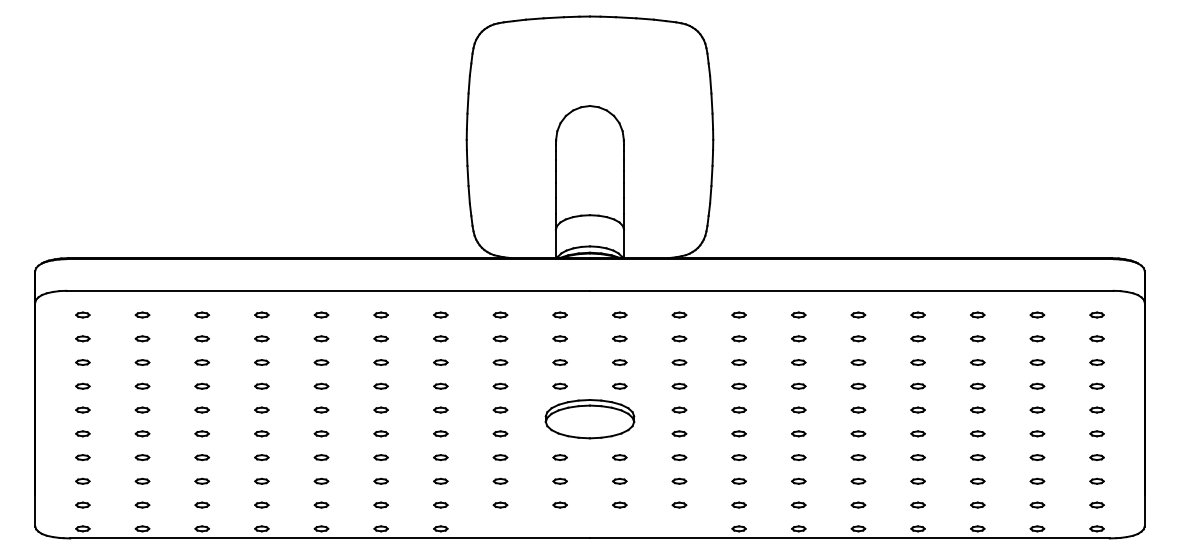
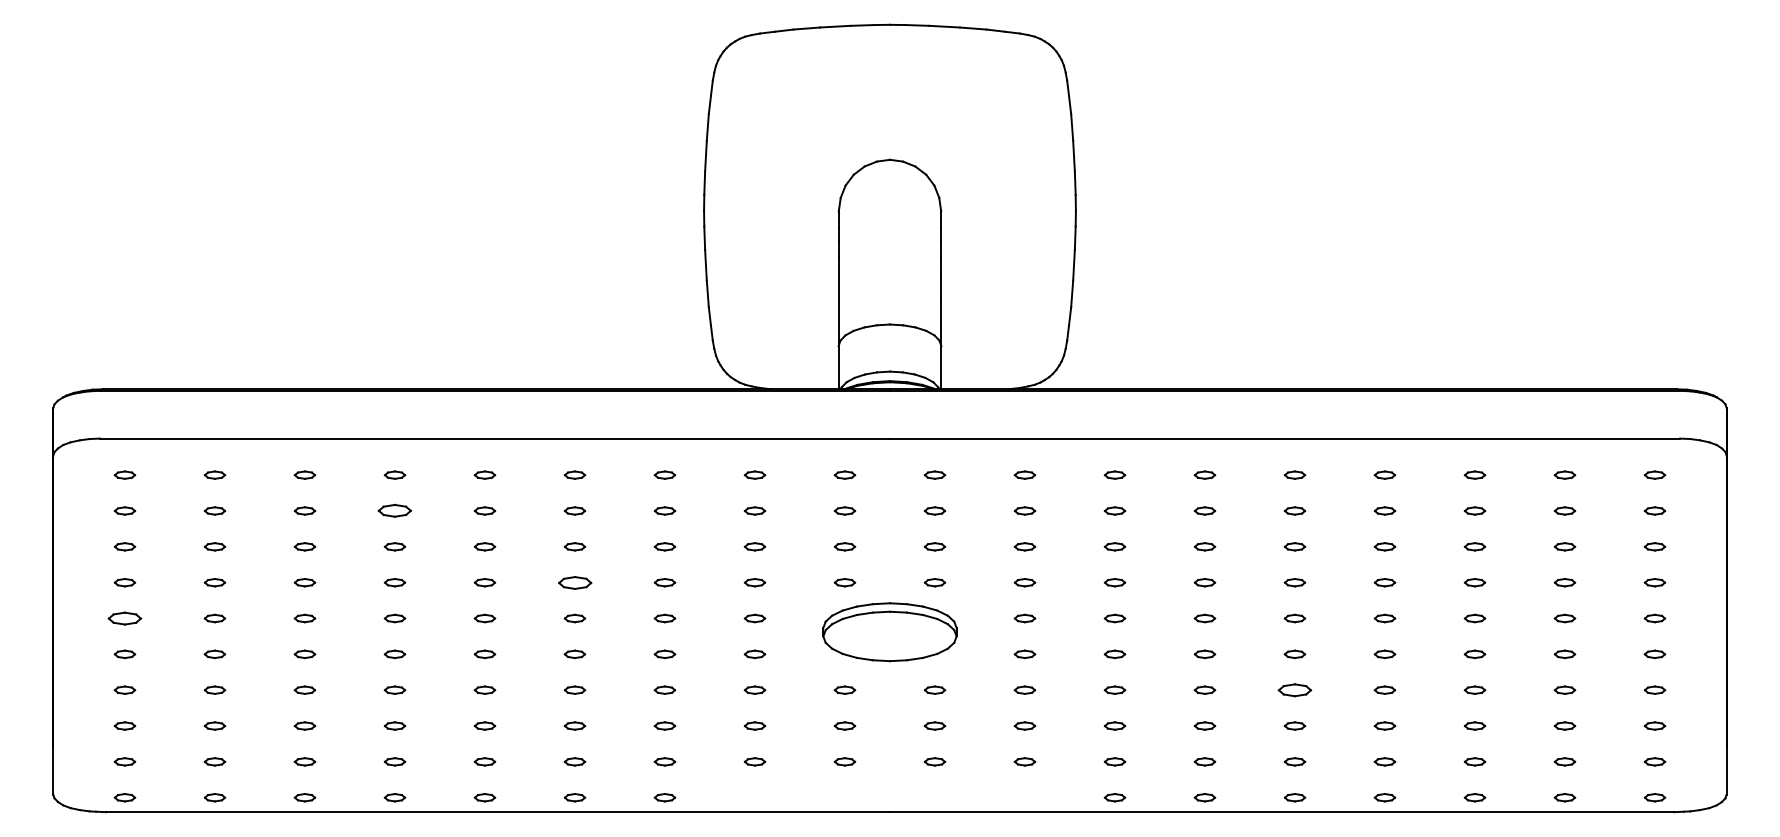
part: (261, 338) -> (394, 510), size x1.6
part: (380, 385) -> (573, 581), size x1.6
part: (82, 409) -> (124, 617), size x1.6
part: (858, 457) -> (1295, 690), size x1.6

